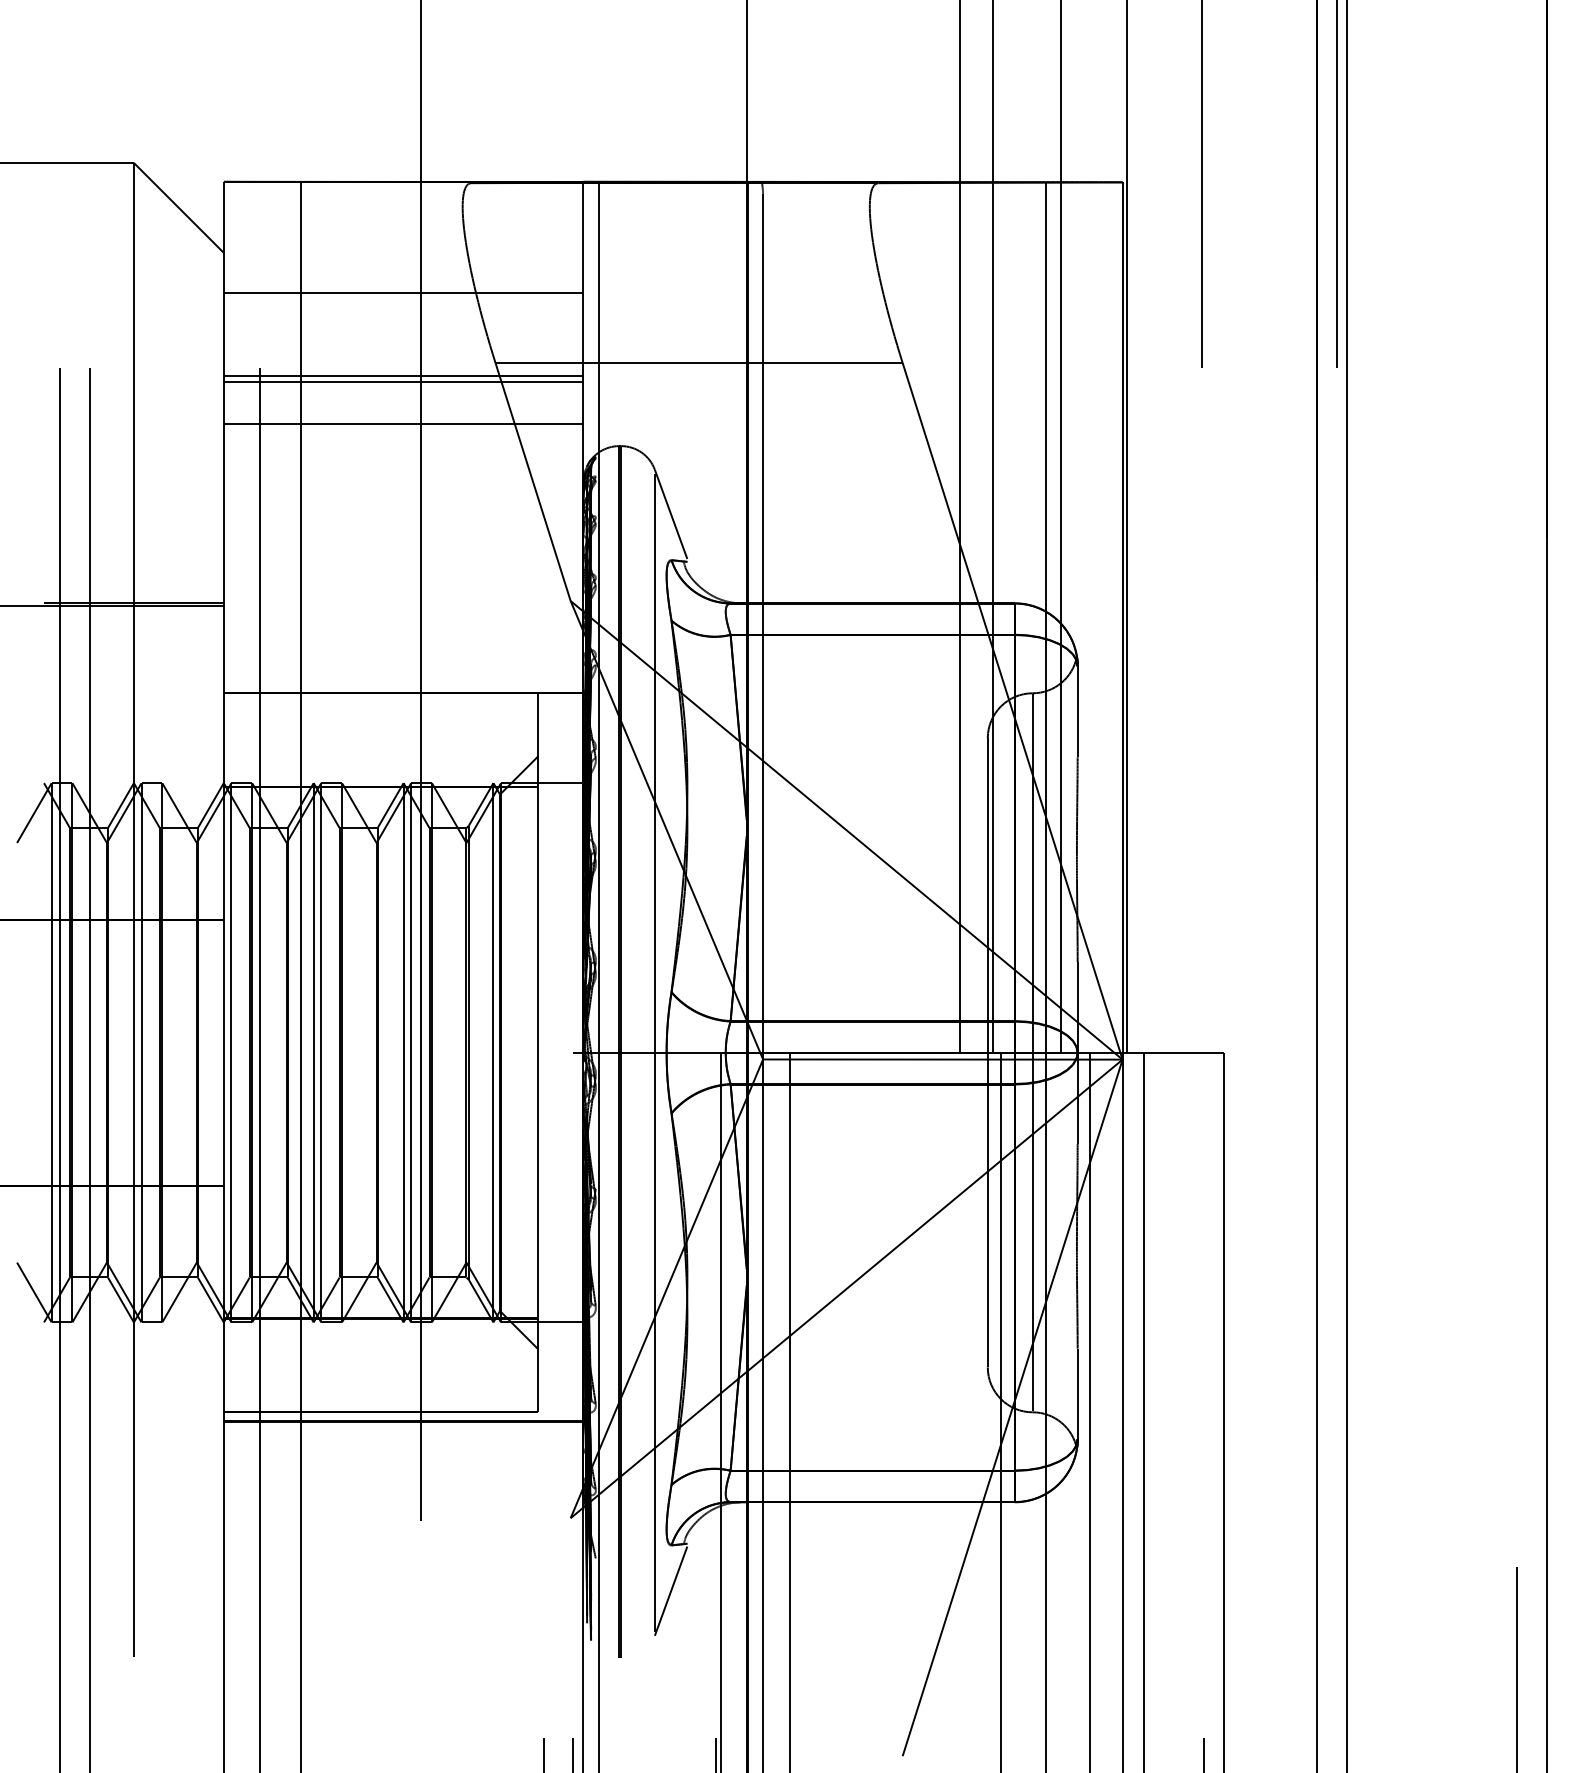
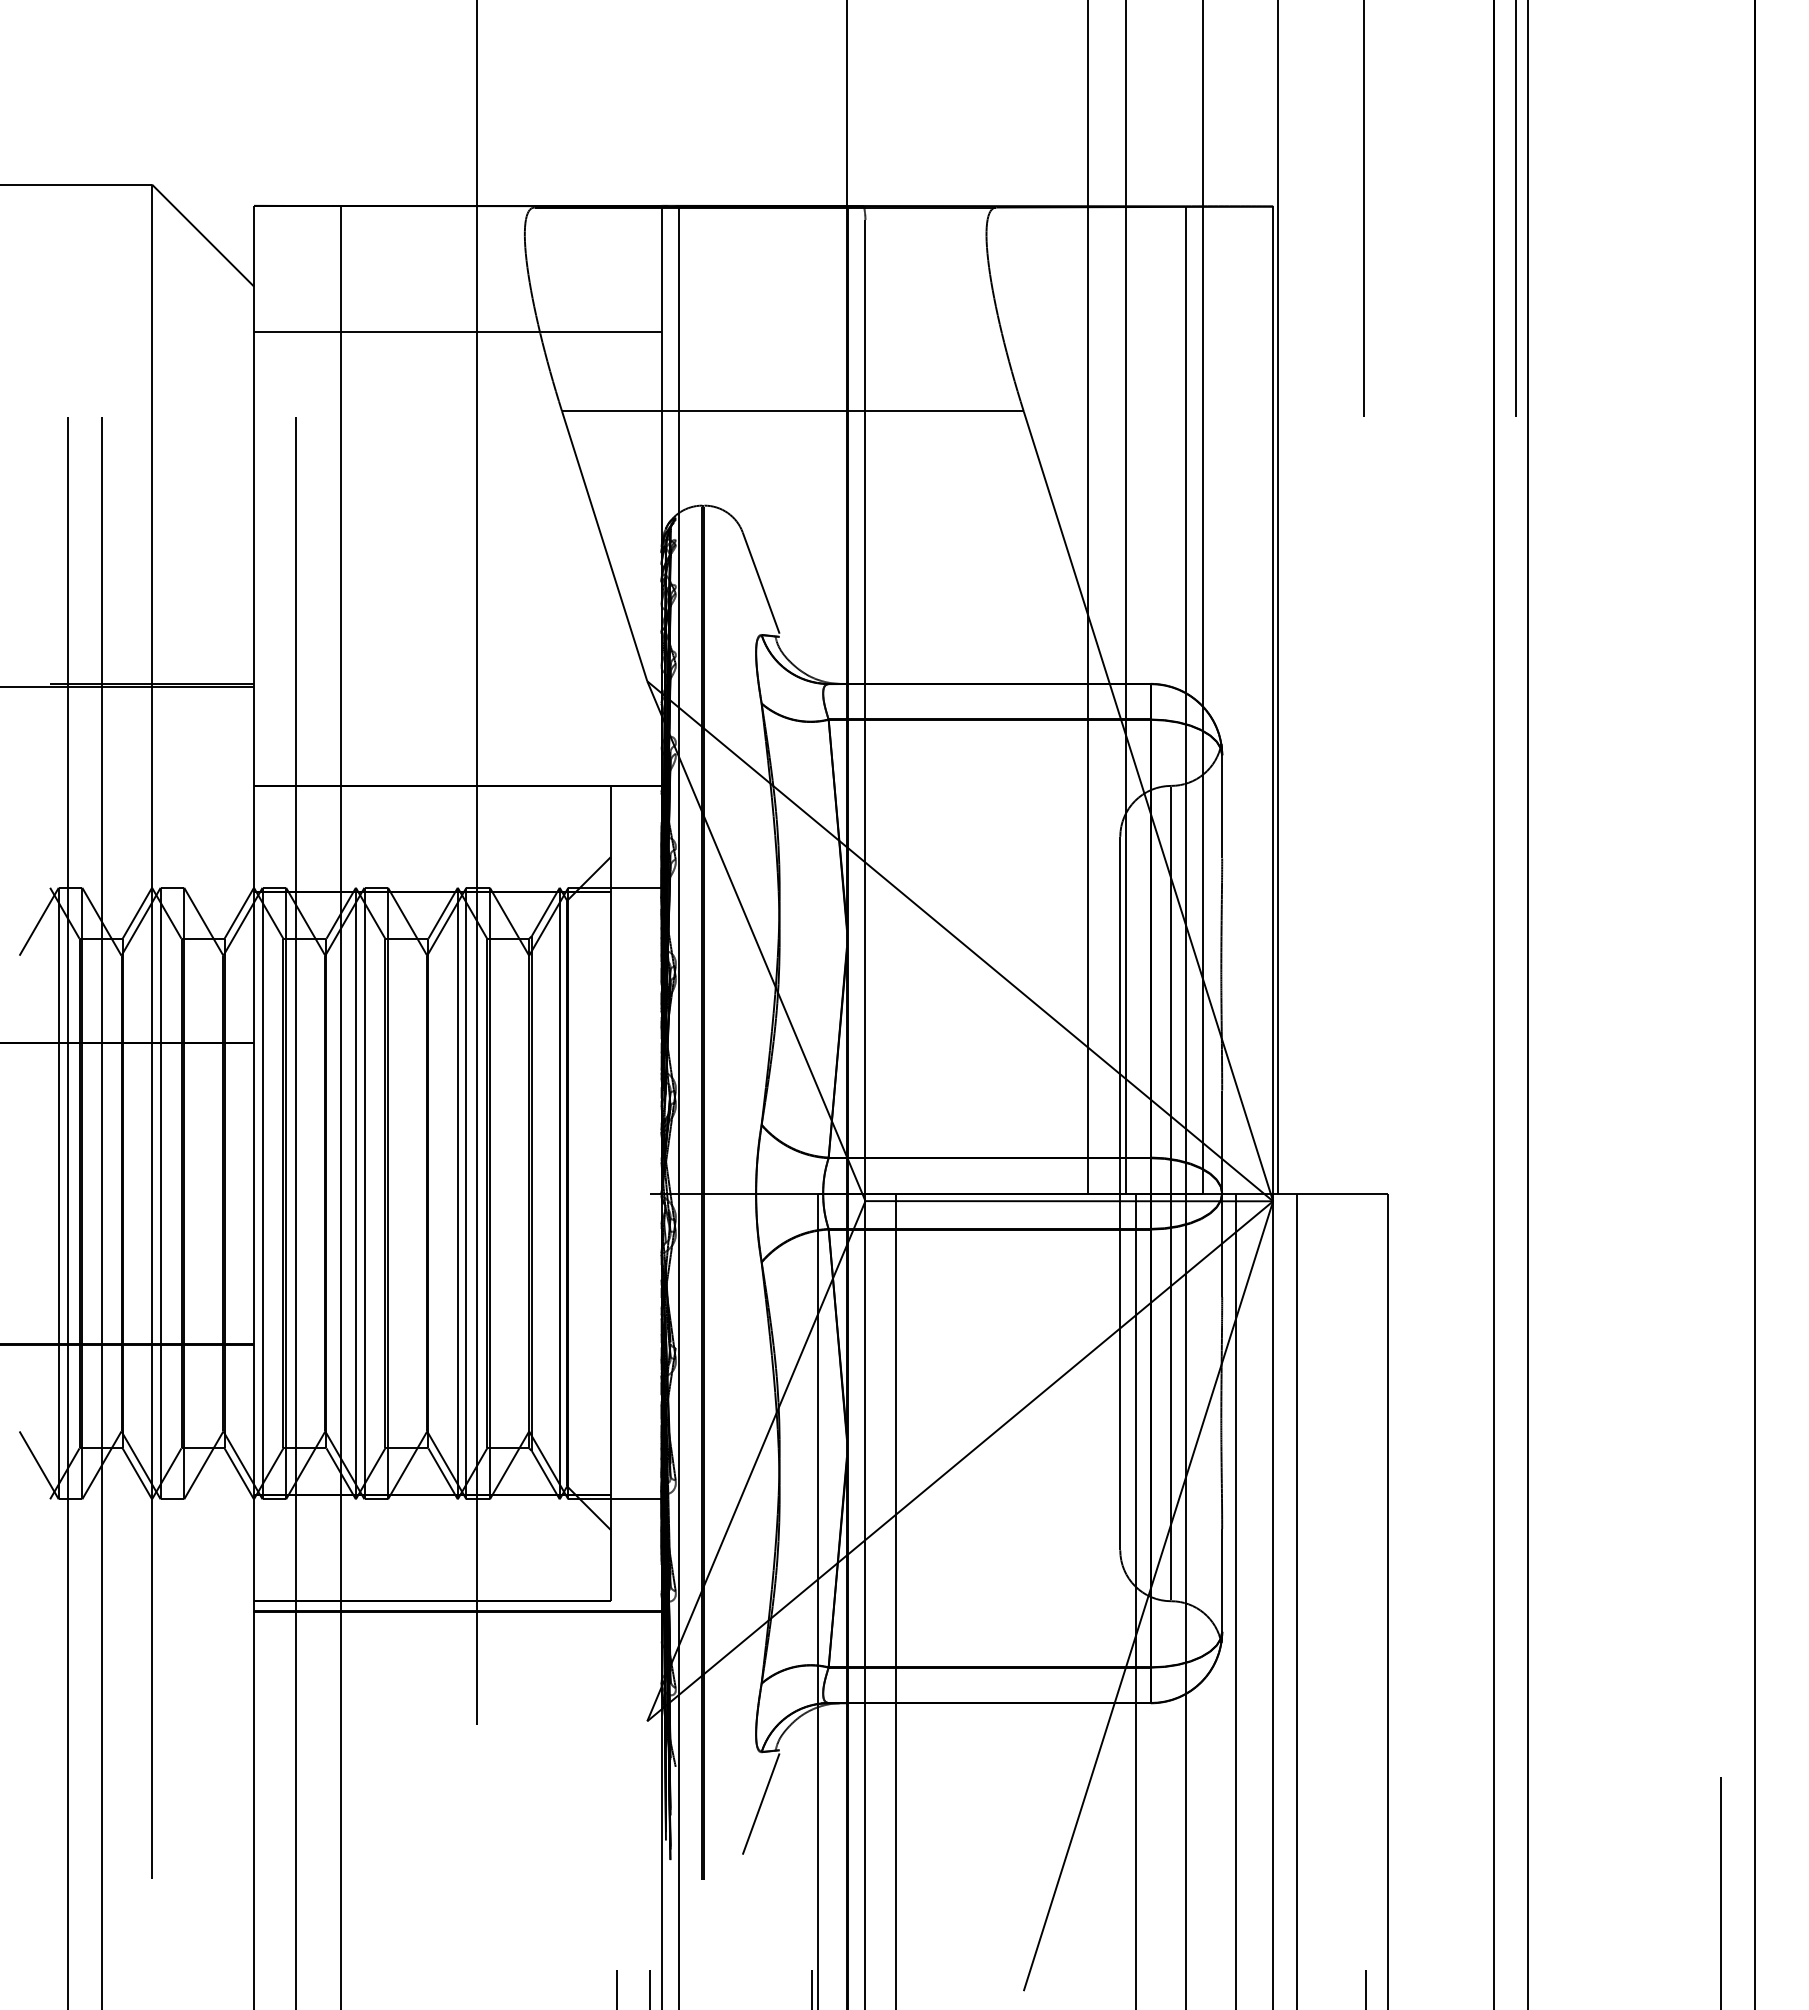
line: (403, 375) -> (457, 425), removed
line: (403, 382) -> (457, 433), removed
line: (403, 423) -> (457, 480), removed
line: (654, 1052) -> (742, 1193), removed

